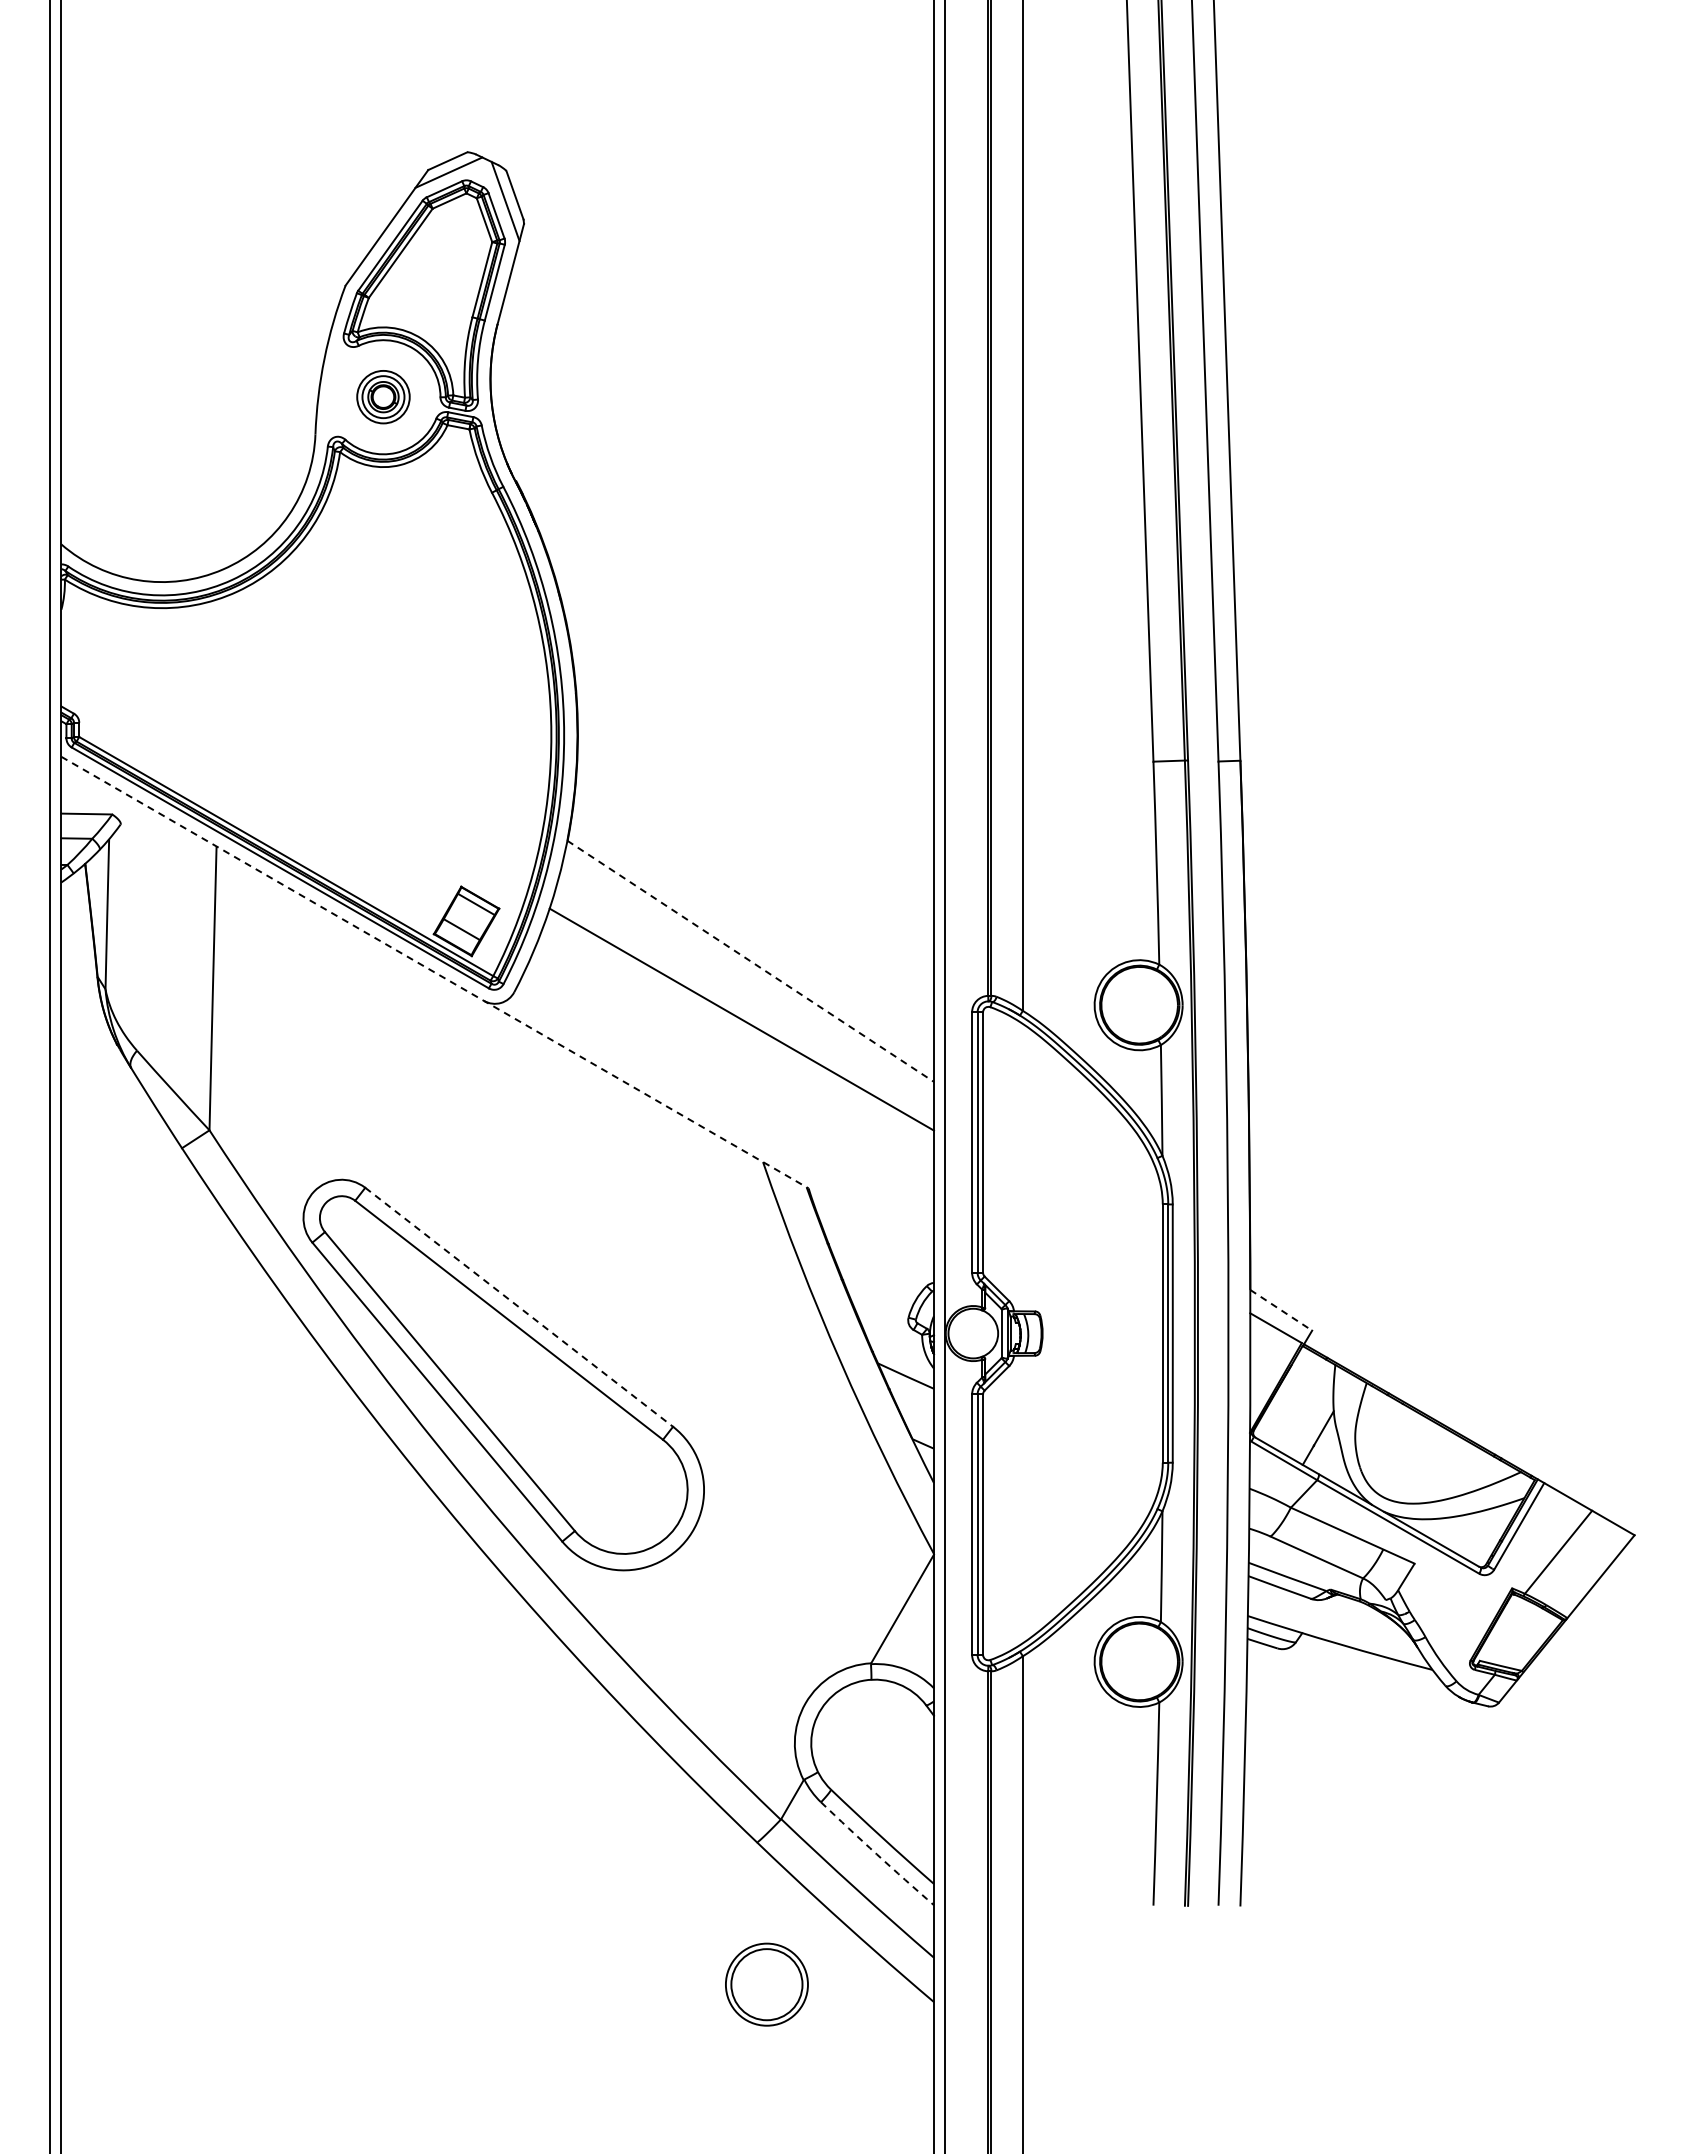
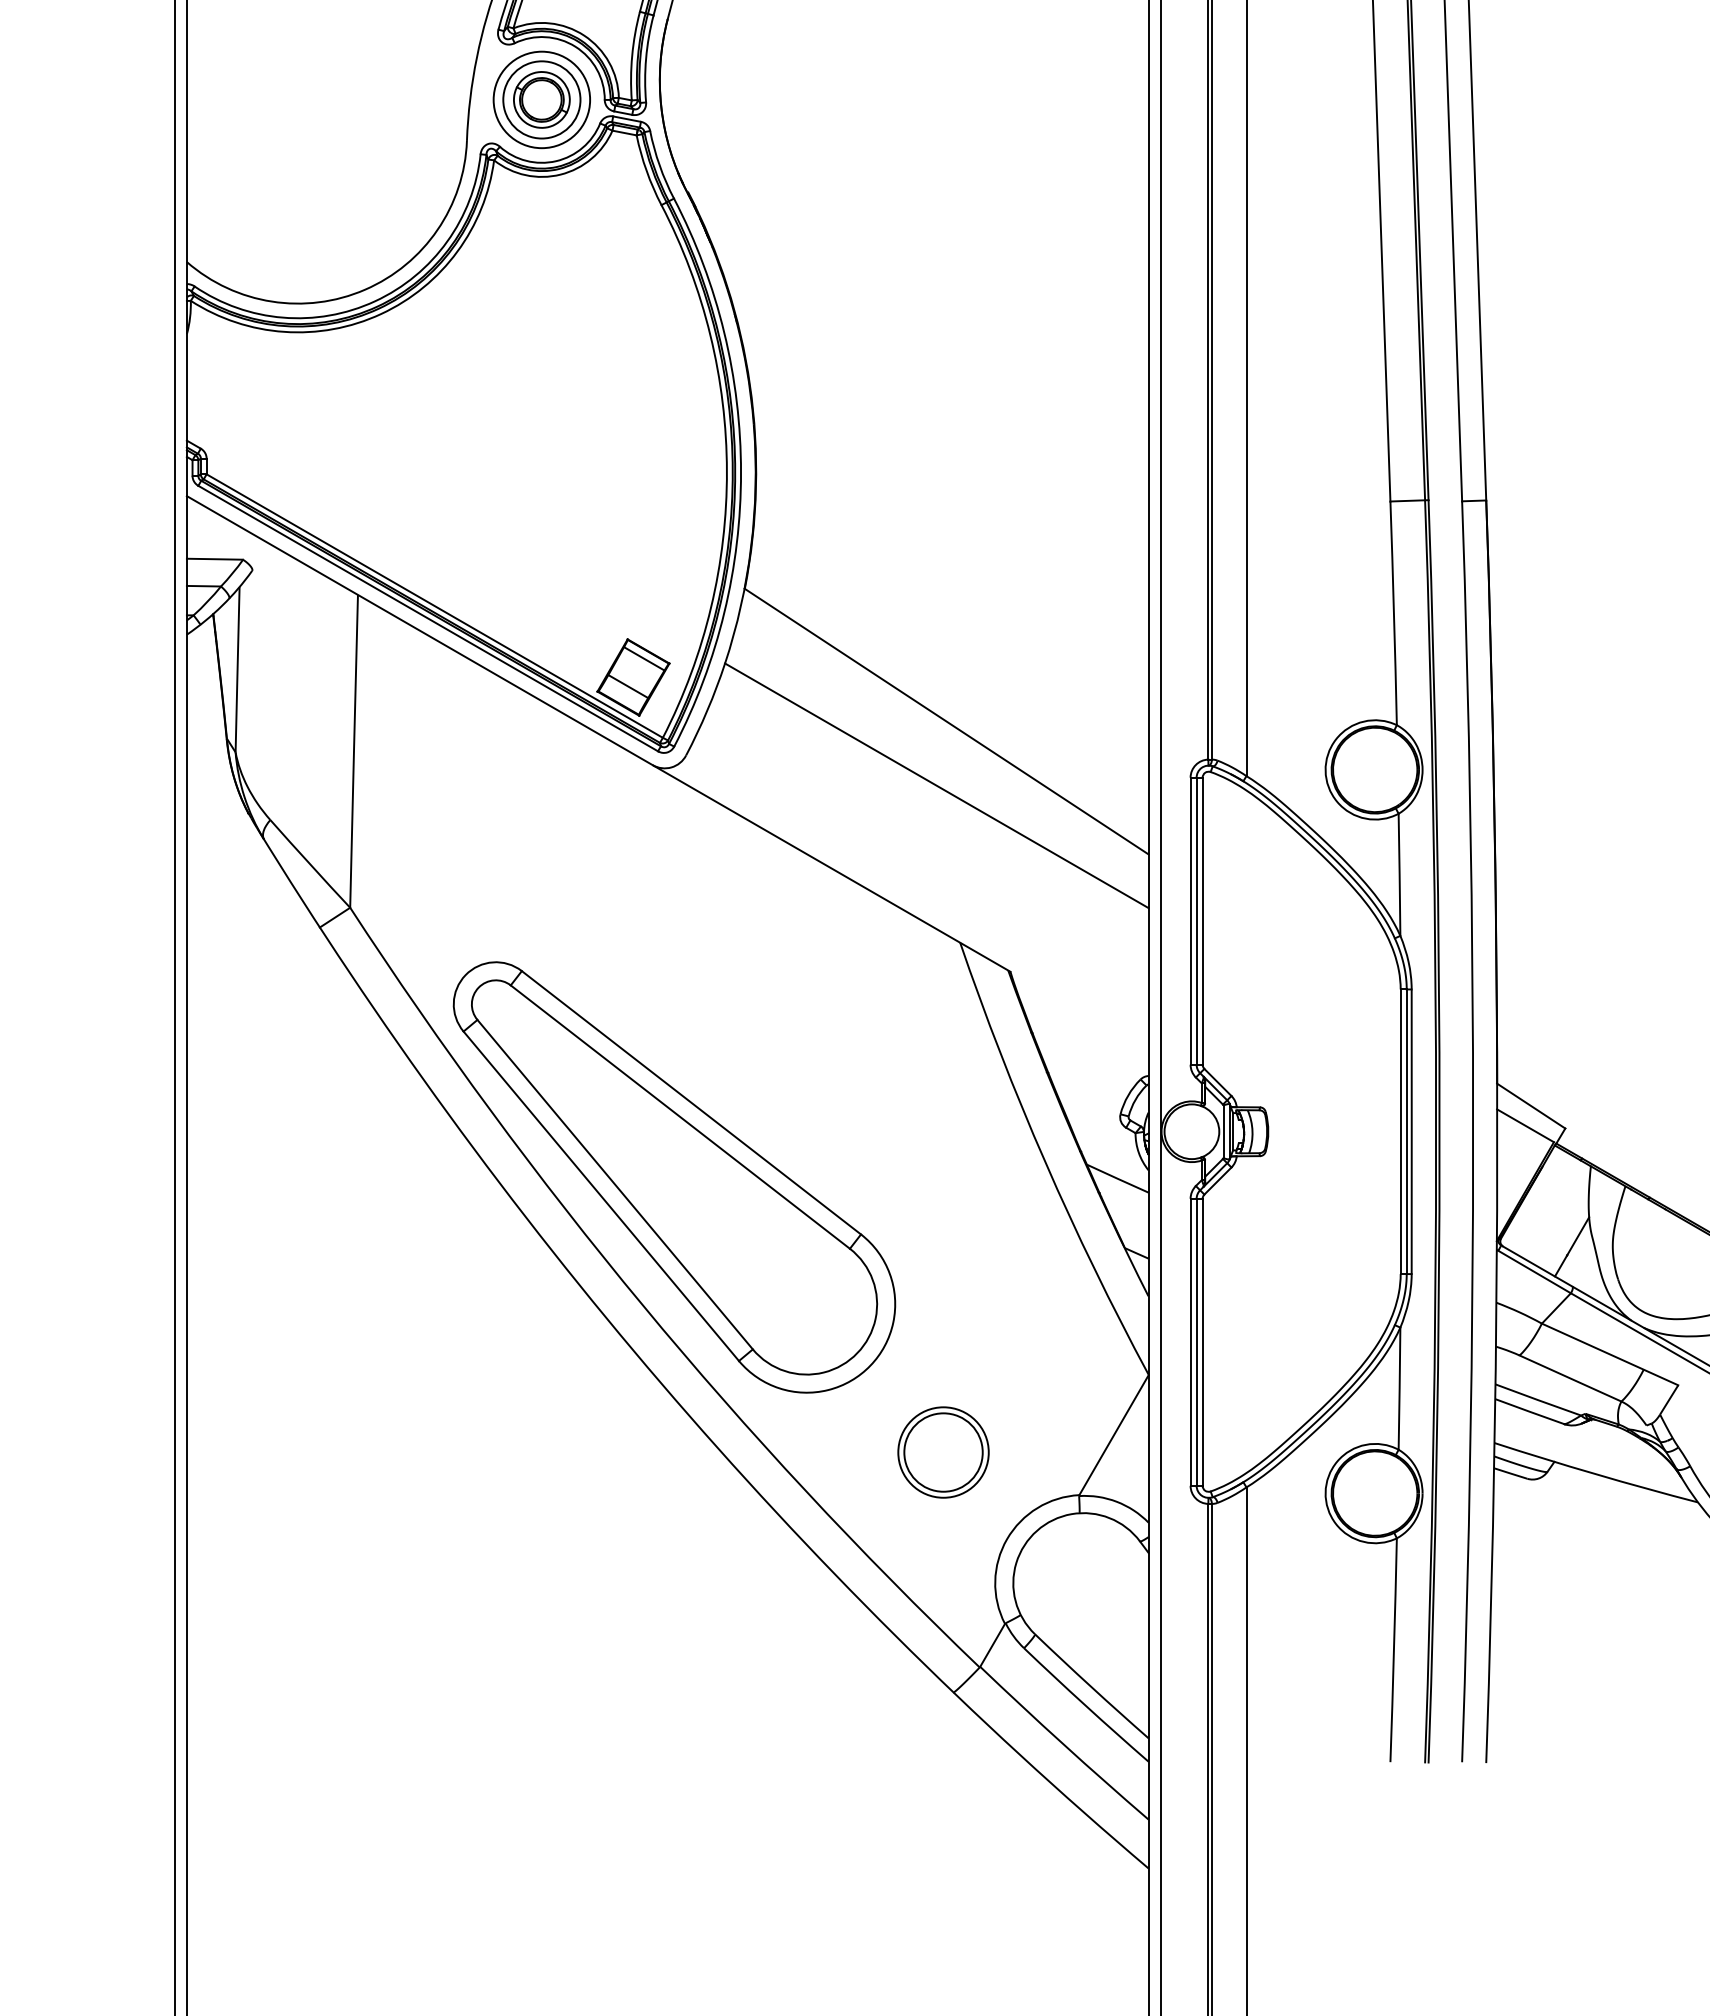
part: (383, 396) -> (541, 99), size x1.67
line: (751, 961) -> (947, 721), dashed -> solid
line: (435, 972) -> (599, 733), dashed -> solid
line: (519, 1307) -> (691, 1103), dashed -> solid
line: (1281, 1310) -> (1531, 1106), dashed -> solid
arc: (876, 1854) -> (1085, 1705), dashed -> solid
part: (766, 1984) -> (943, 1452), moved

